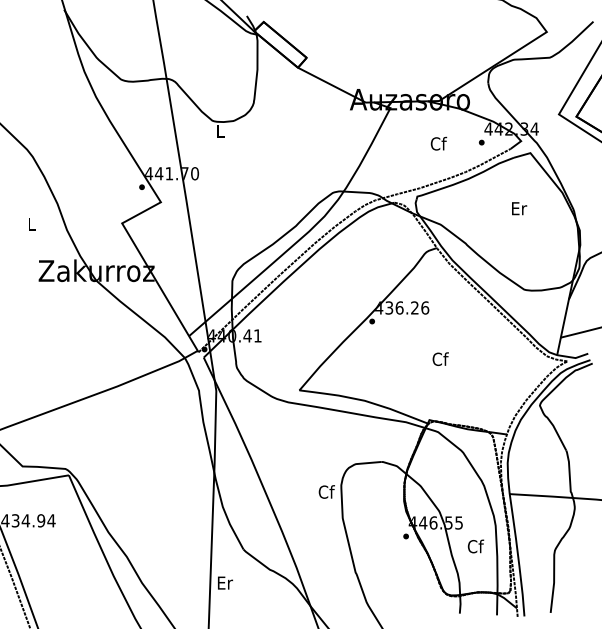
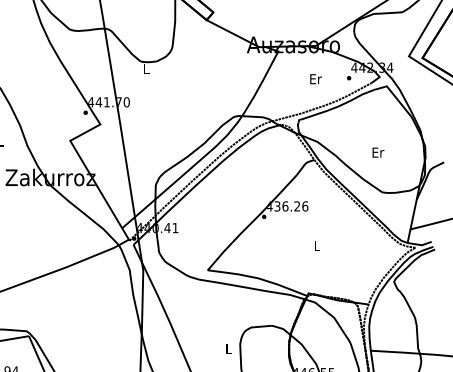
text: (438, 143) -> (315, 78), Cf -> Er
text: (519, 208) -> (378, 152), moved
text: (440, 359) -> (317, 246), Cf -> L
text: (326, 491) -> (228, 348), Cf -> L

